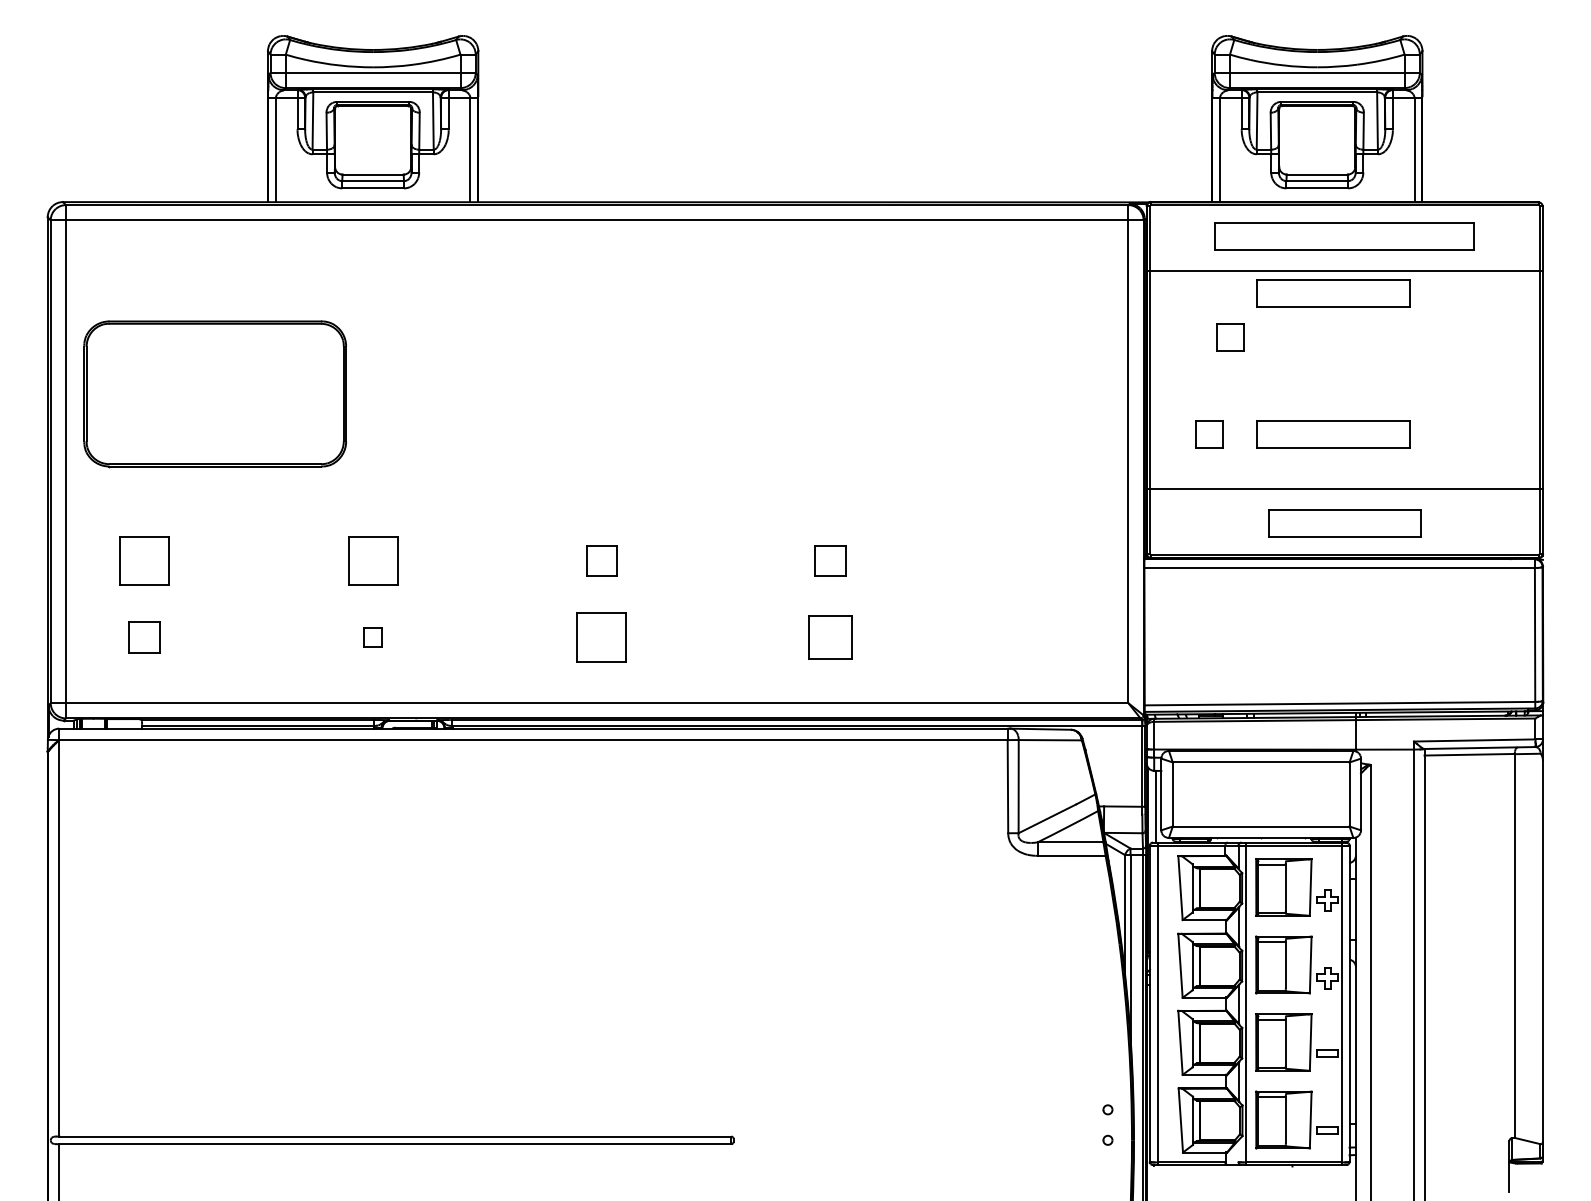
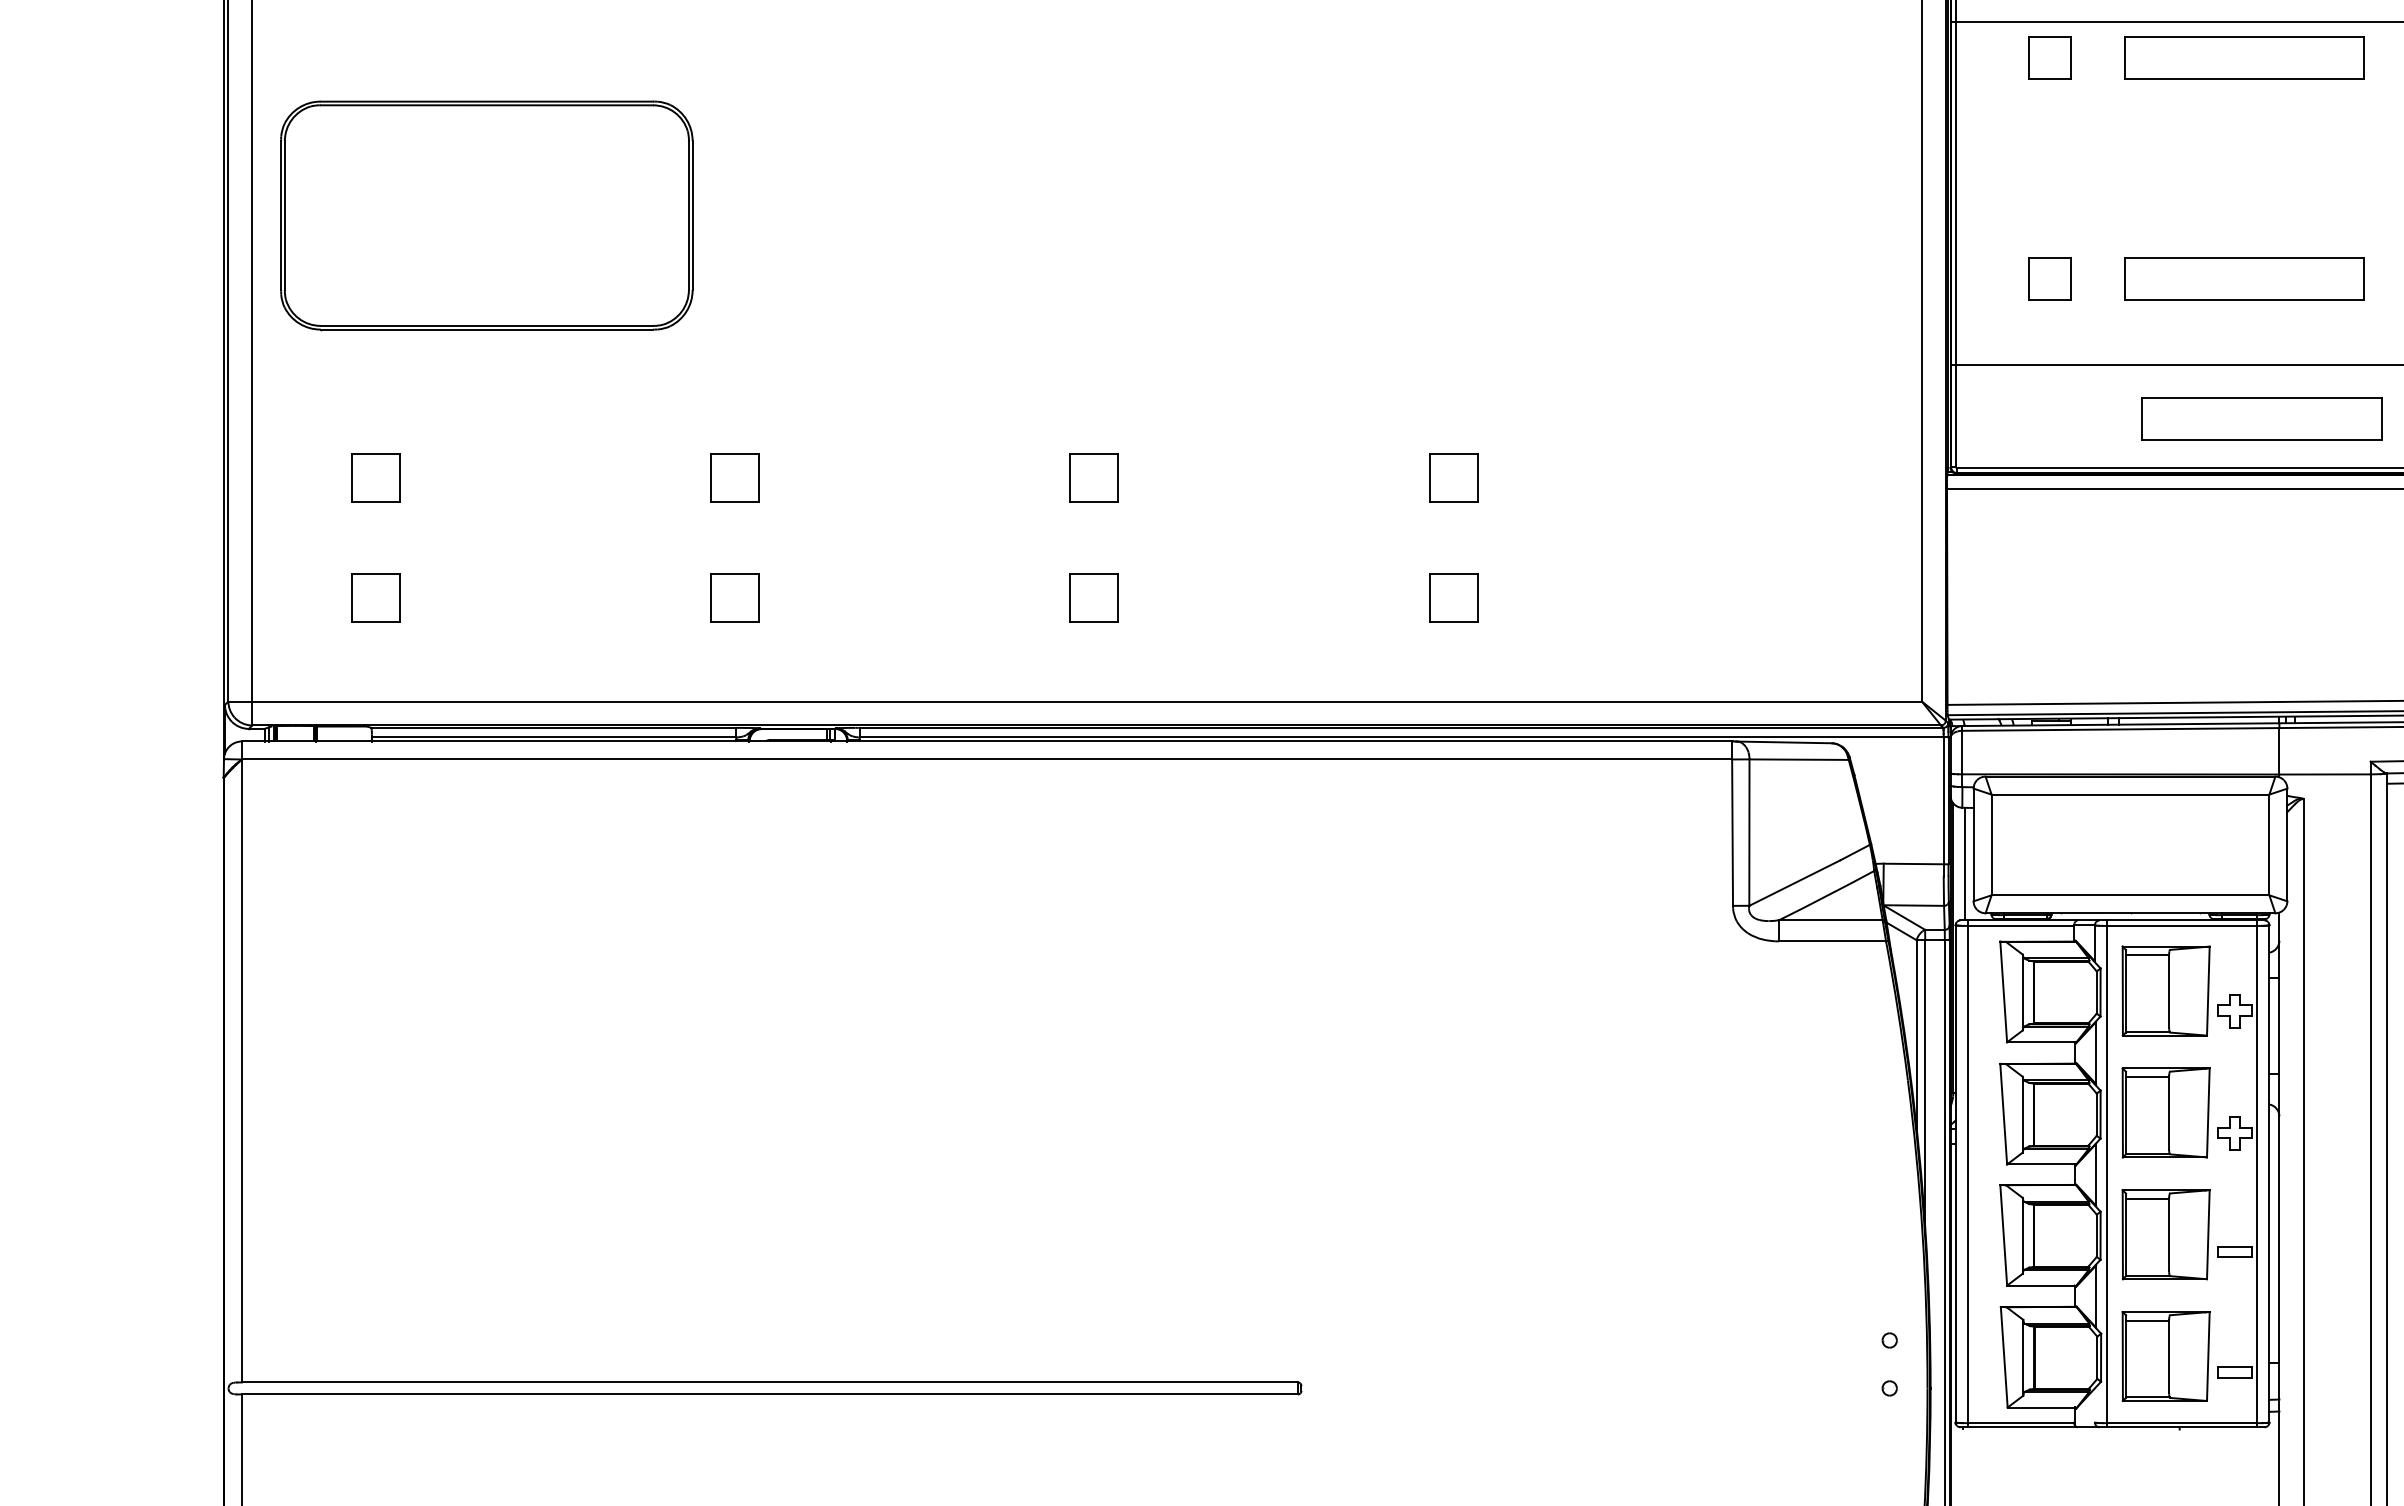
part: (1230, 337) -> (2049, 57), moved
part: (144, 560) -> (375, 477), size x0.62
part: (372, 560) -> (734, 477), size x0.62
part: (372, 637) -> (734, 598), size x1.67
part: (601, 637) -> (1093, 598), size x0.62
part: (830, 637) -> (1453, 598), size x0.71

